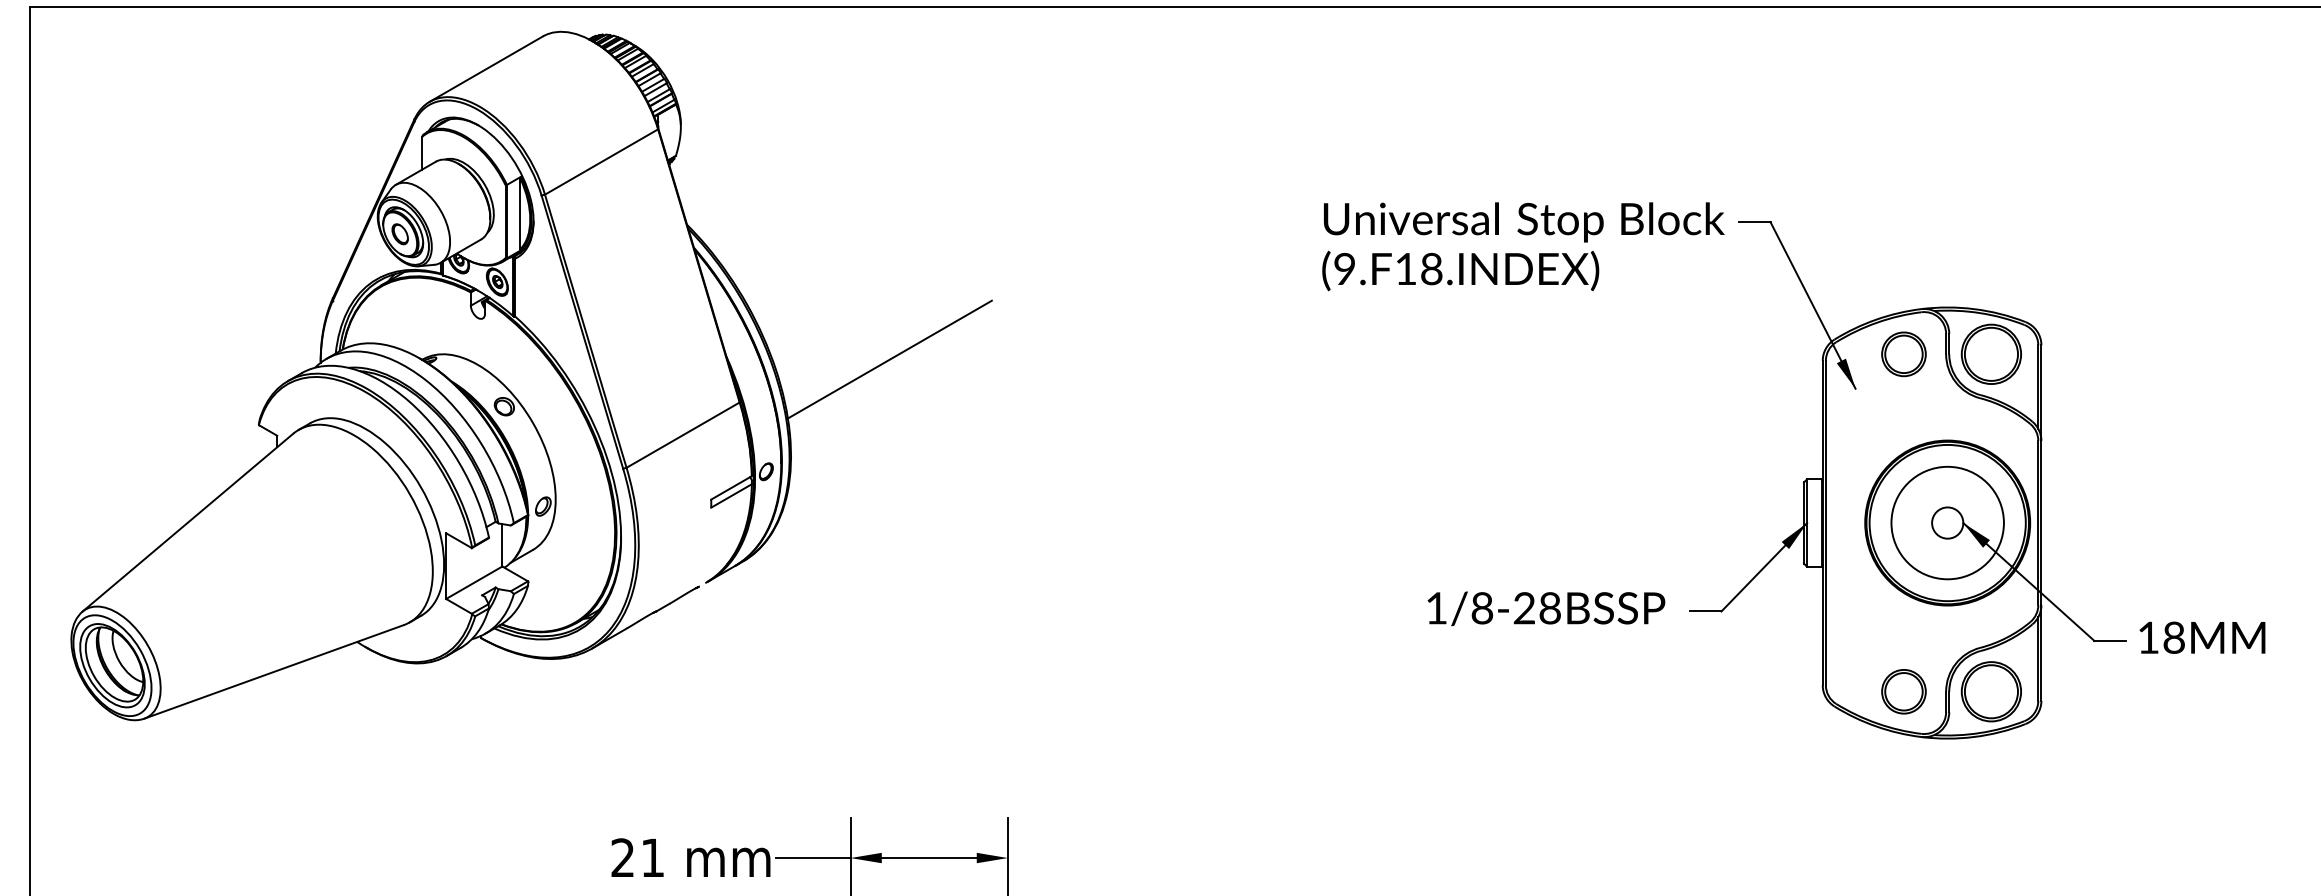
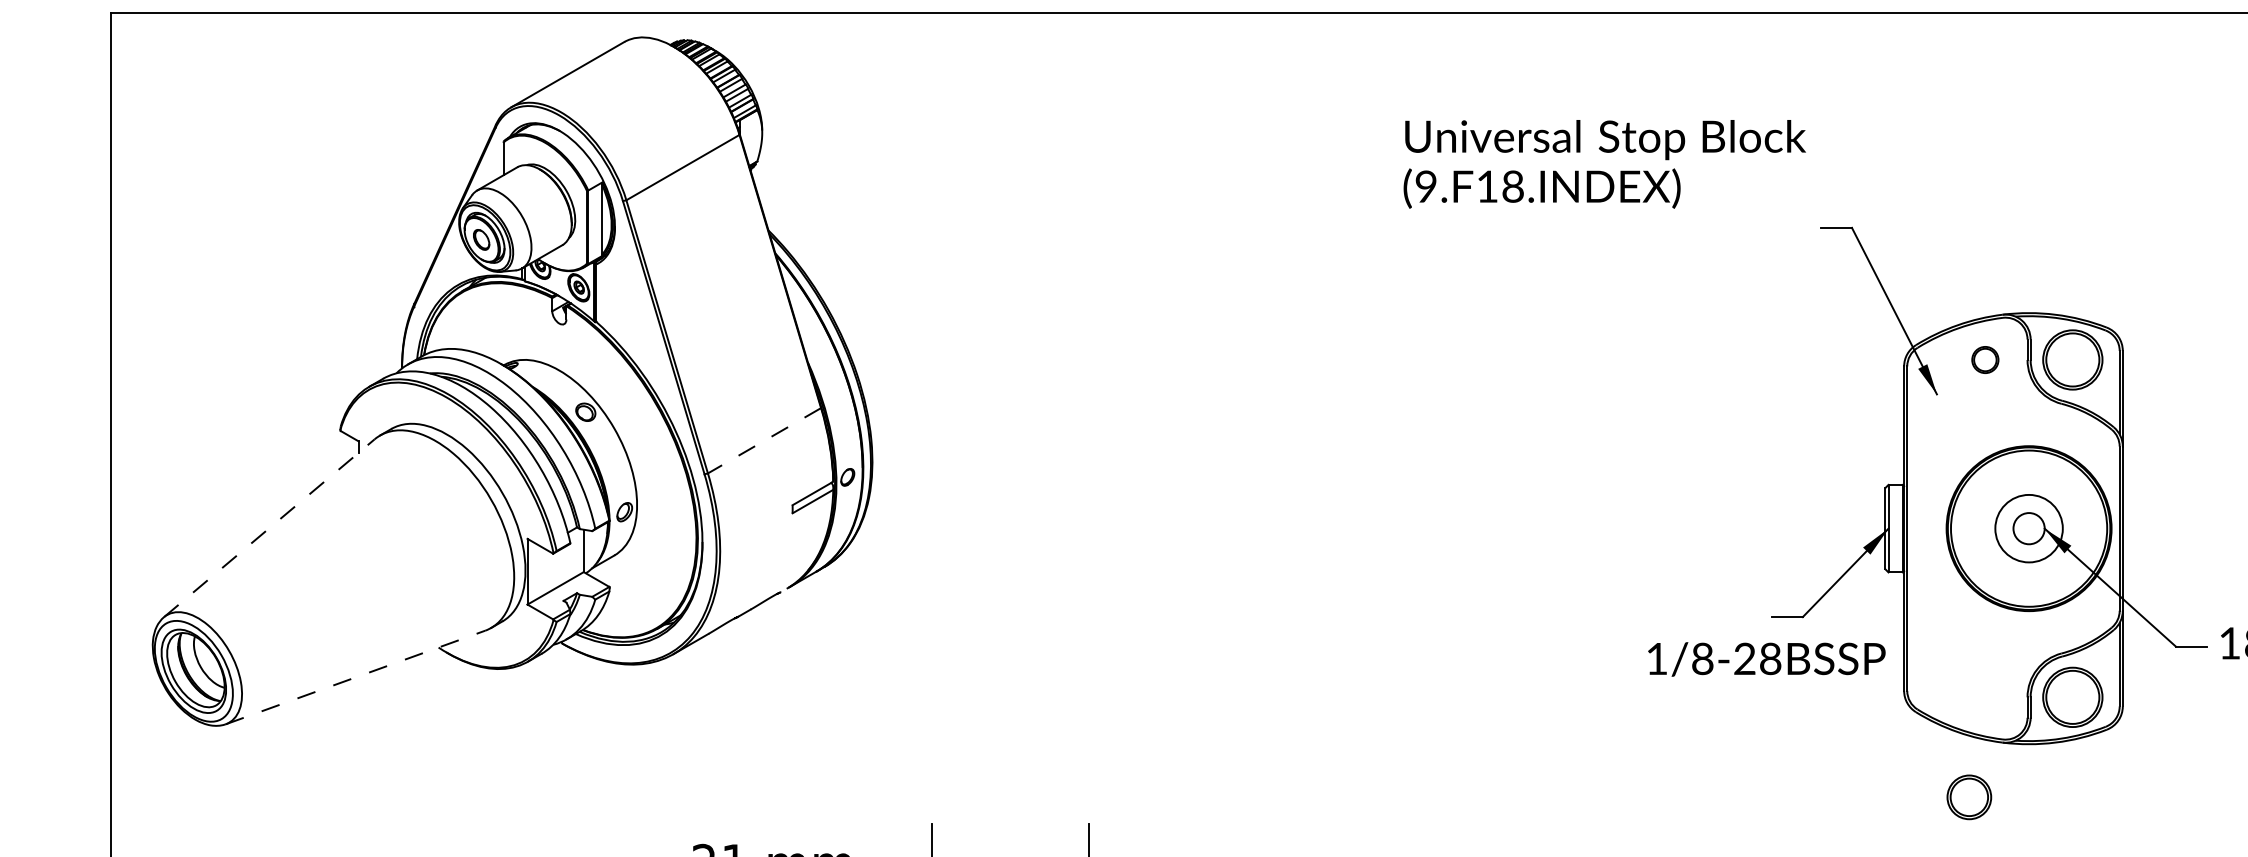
text: (1523, 246) -> (1604, 164), moved
part: (1903, 354) -> (1984, 360), size x0.6
line: (889, 359) -> (970, 365), removed
line: (682, 435) -> (763, 441), solid -> dashed
line: (187, 522) -> (268, 528), solid -> dashed
circle: (1947, 522) -> (2028, 528), size x0.6
text: (1546, 608) -> (1766, 659), moved
line: (274, 671) -> (355, 677), solid -> dashed
part: (1903, 691) -> (1968, 797), moved

